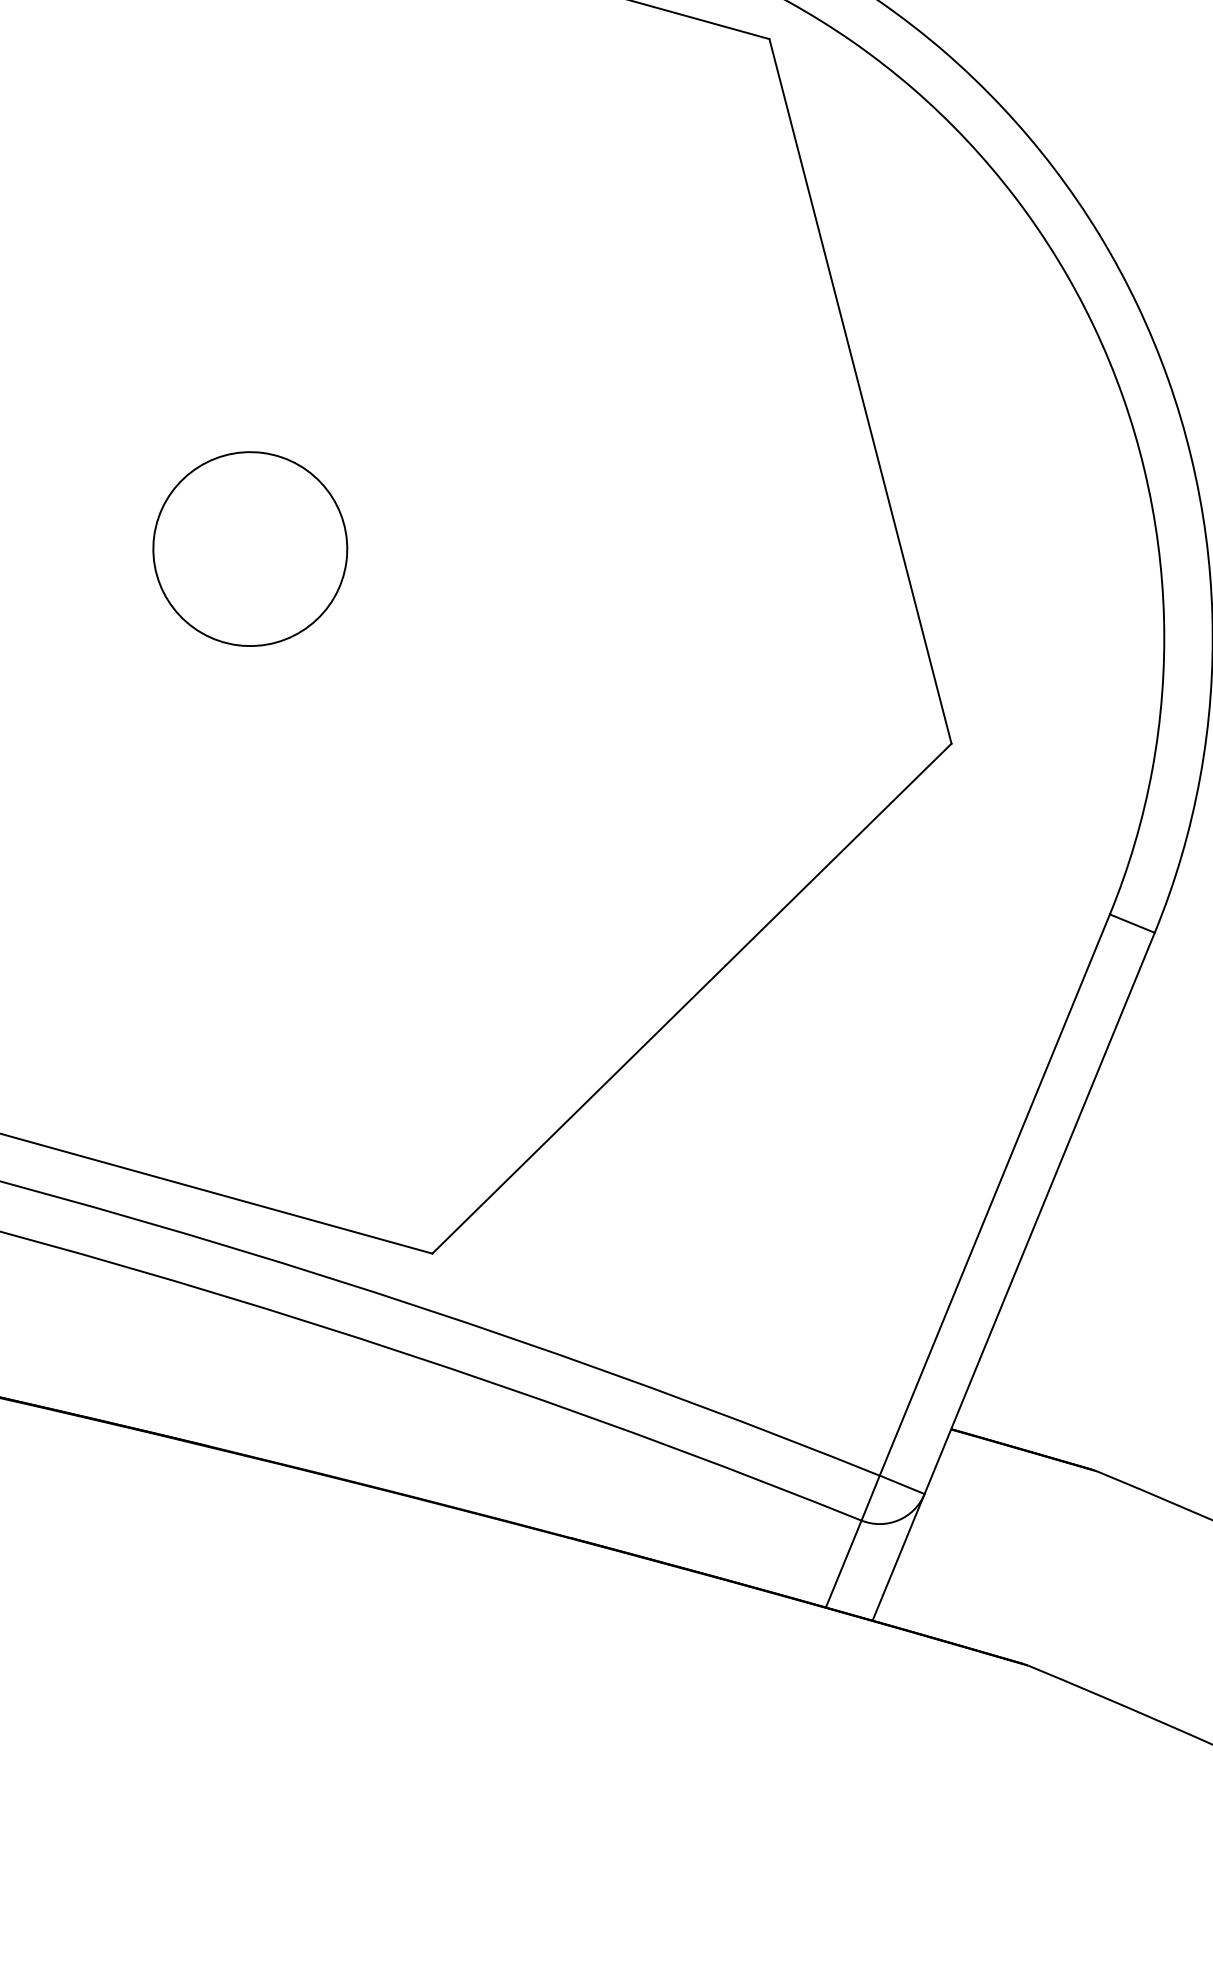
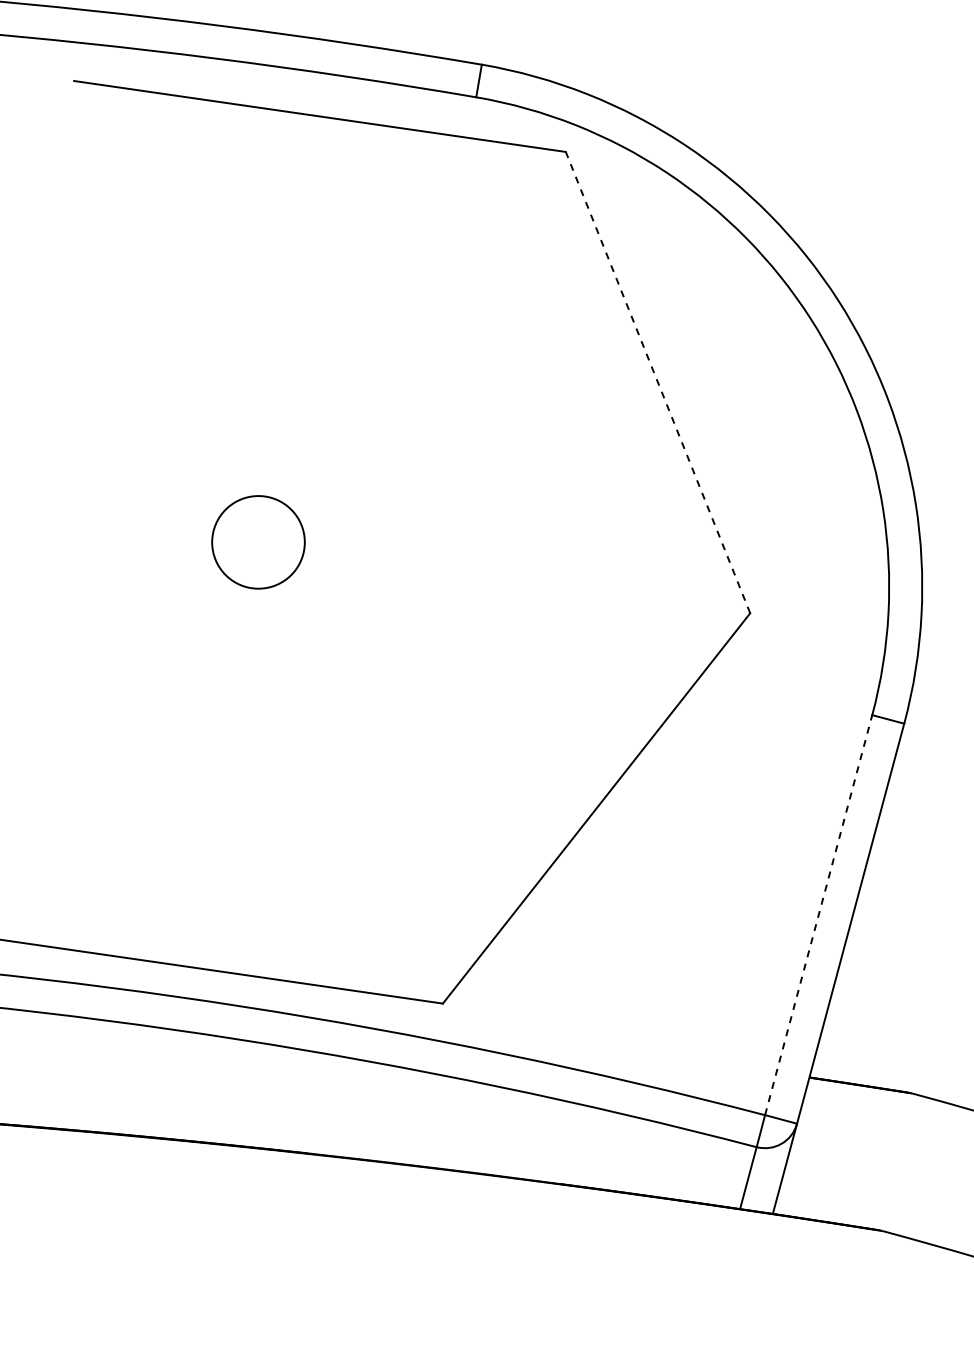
line: (859, 391) -> (657, 382), solid -> dashed
circle: (250, 549) -> (258, 542), size x0.7
line: (994, 1194) -> (818, 914), solid -> dashed

